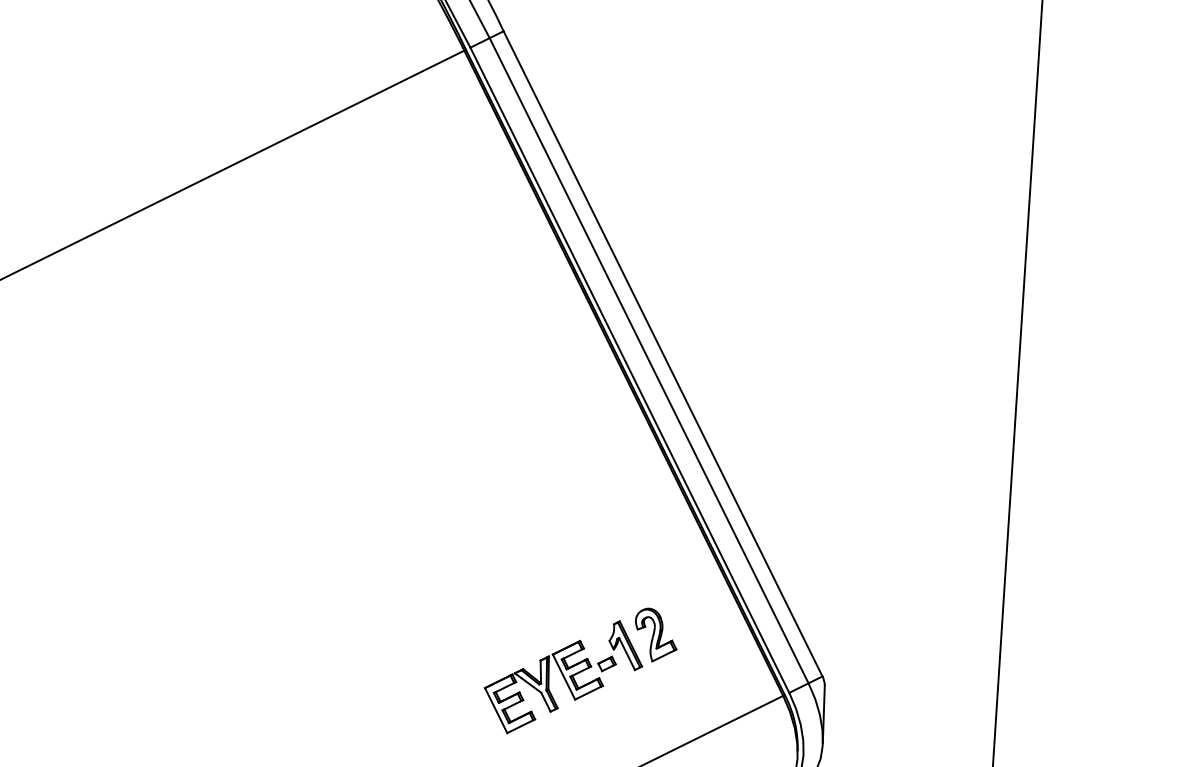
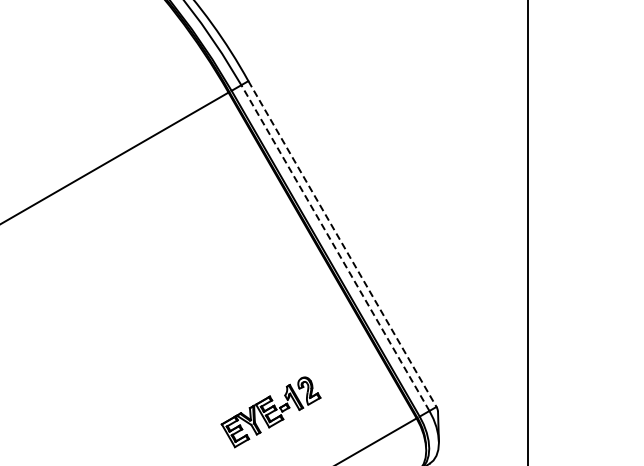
line: (663, 354) -> (342, 244), solid -> dashed
line: (649, 359) -> (335, 247), solid -> dashed
part: (579, 671) -> (270, 412), moved

